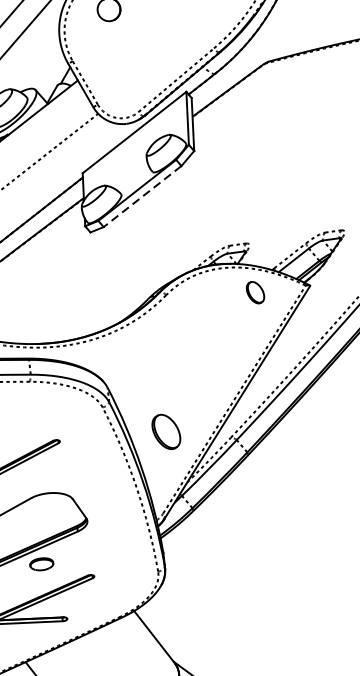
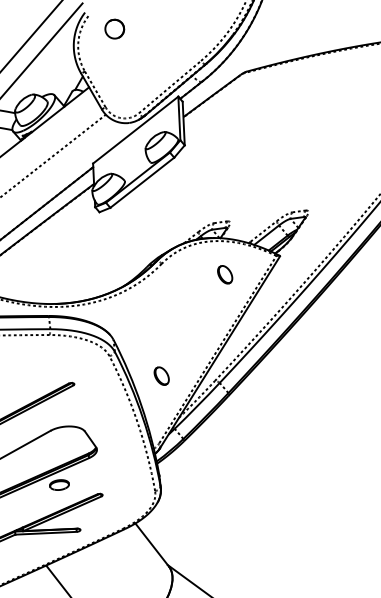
line: (142, 196) -> (142, 182), dashed -> solid
part: (255, 292) -> (225, 274), moved
part: (165, 431) -> (161, 375), size x0.62

